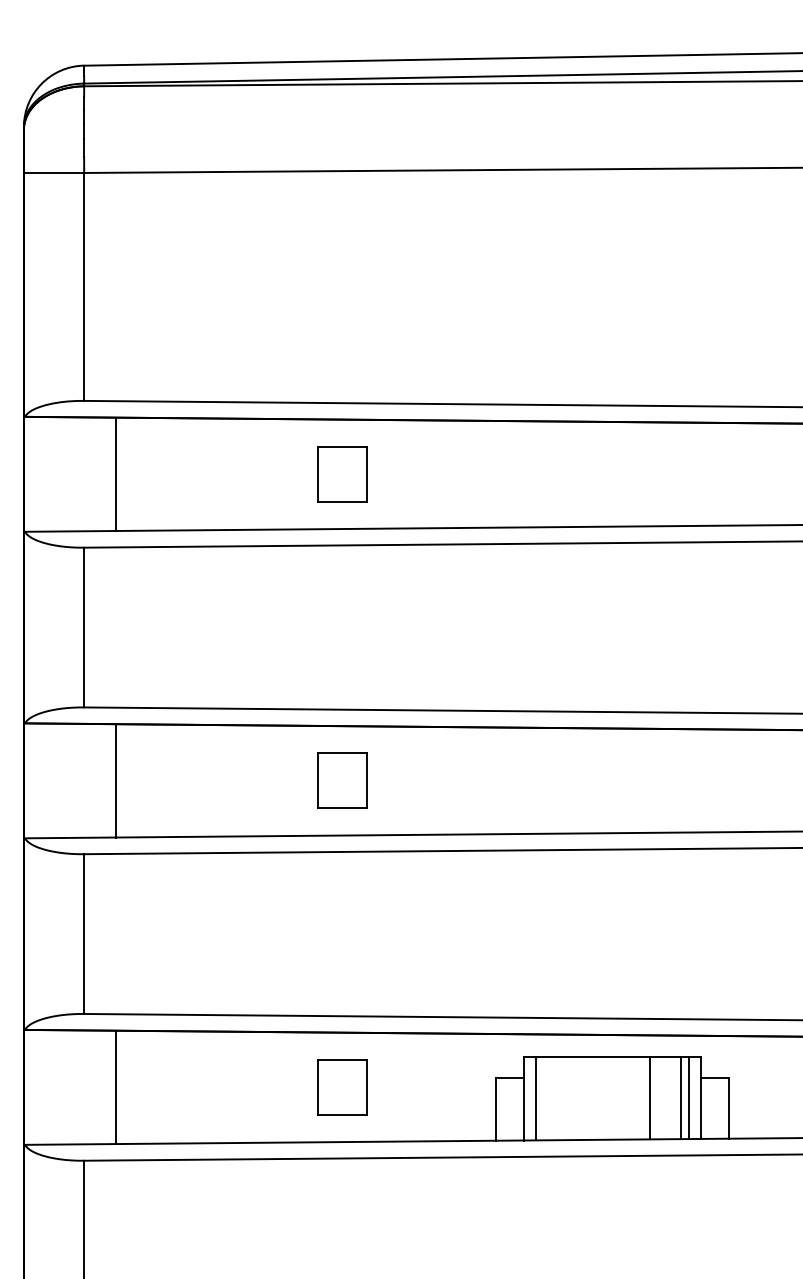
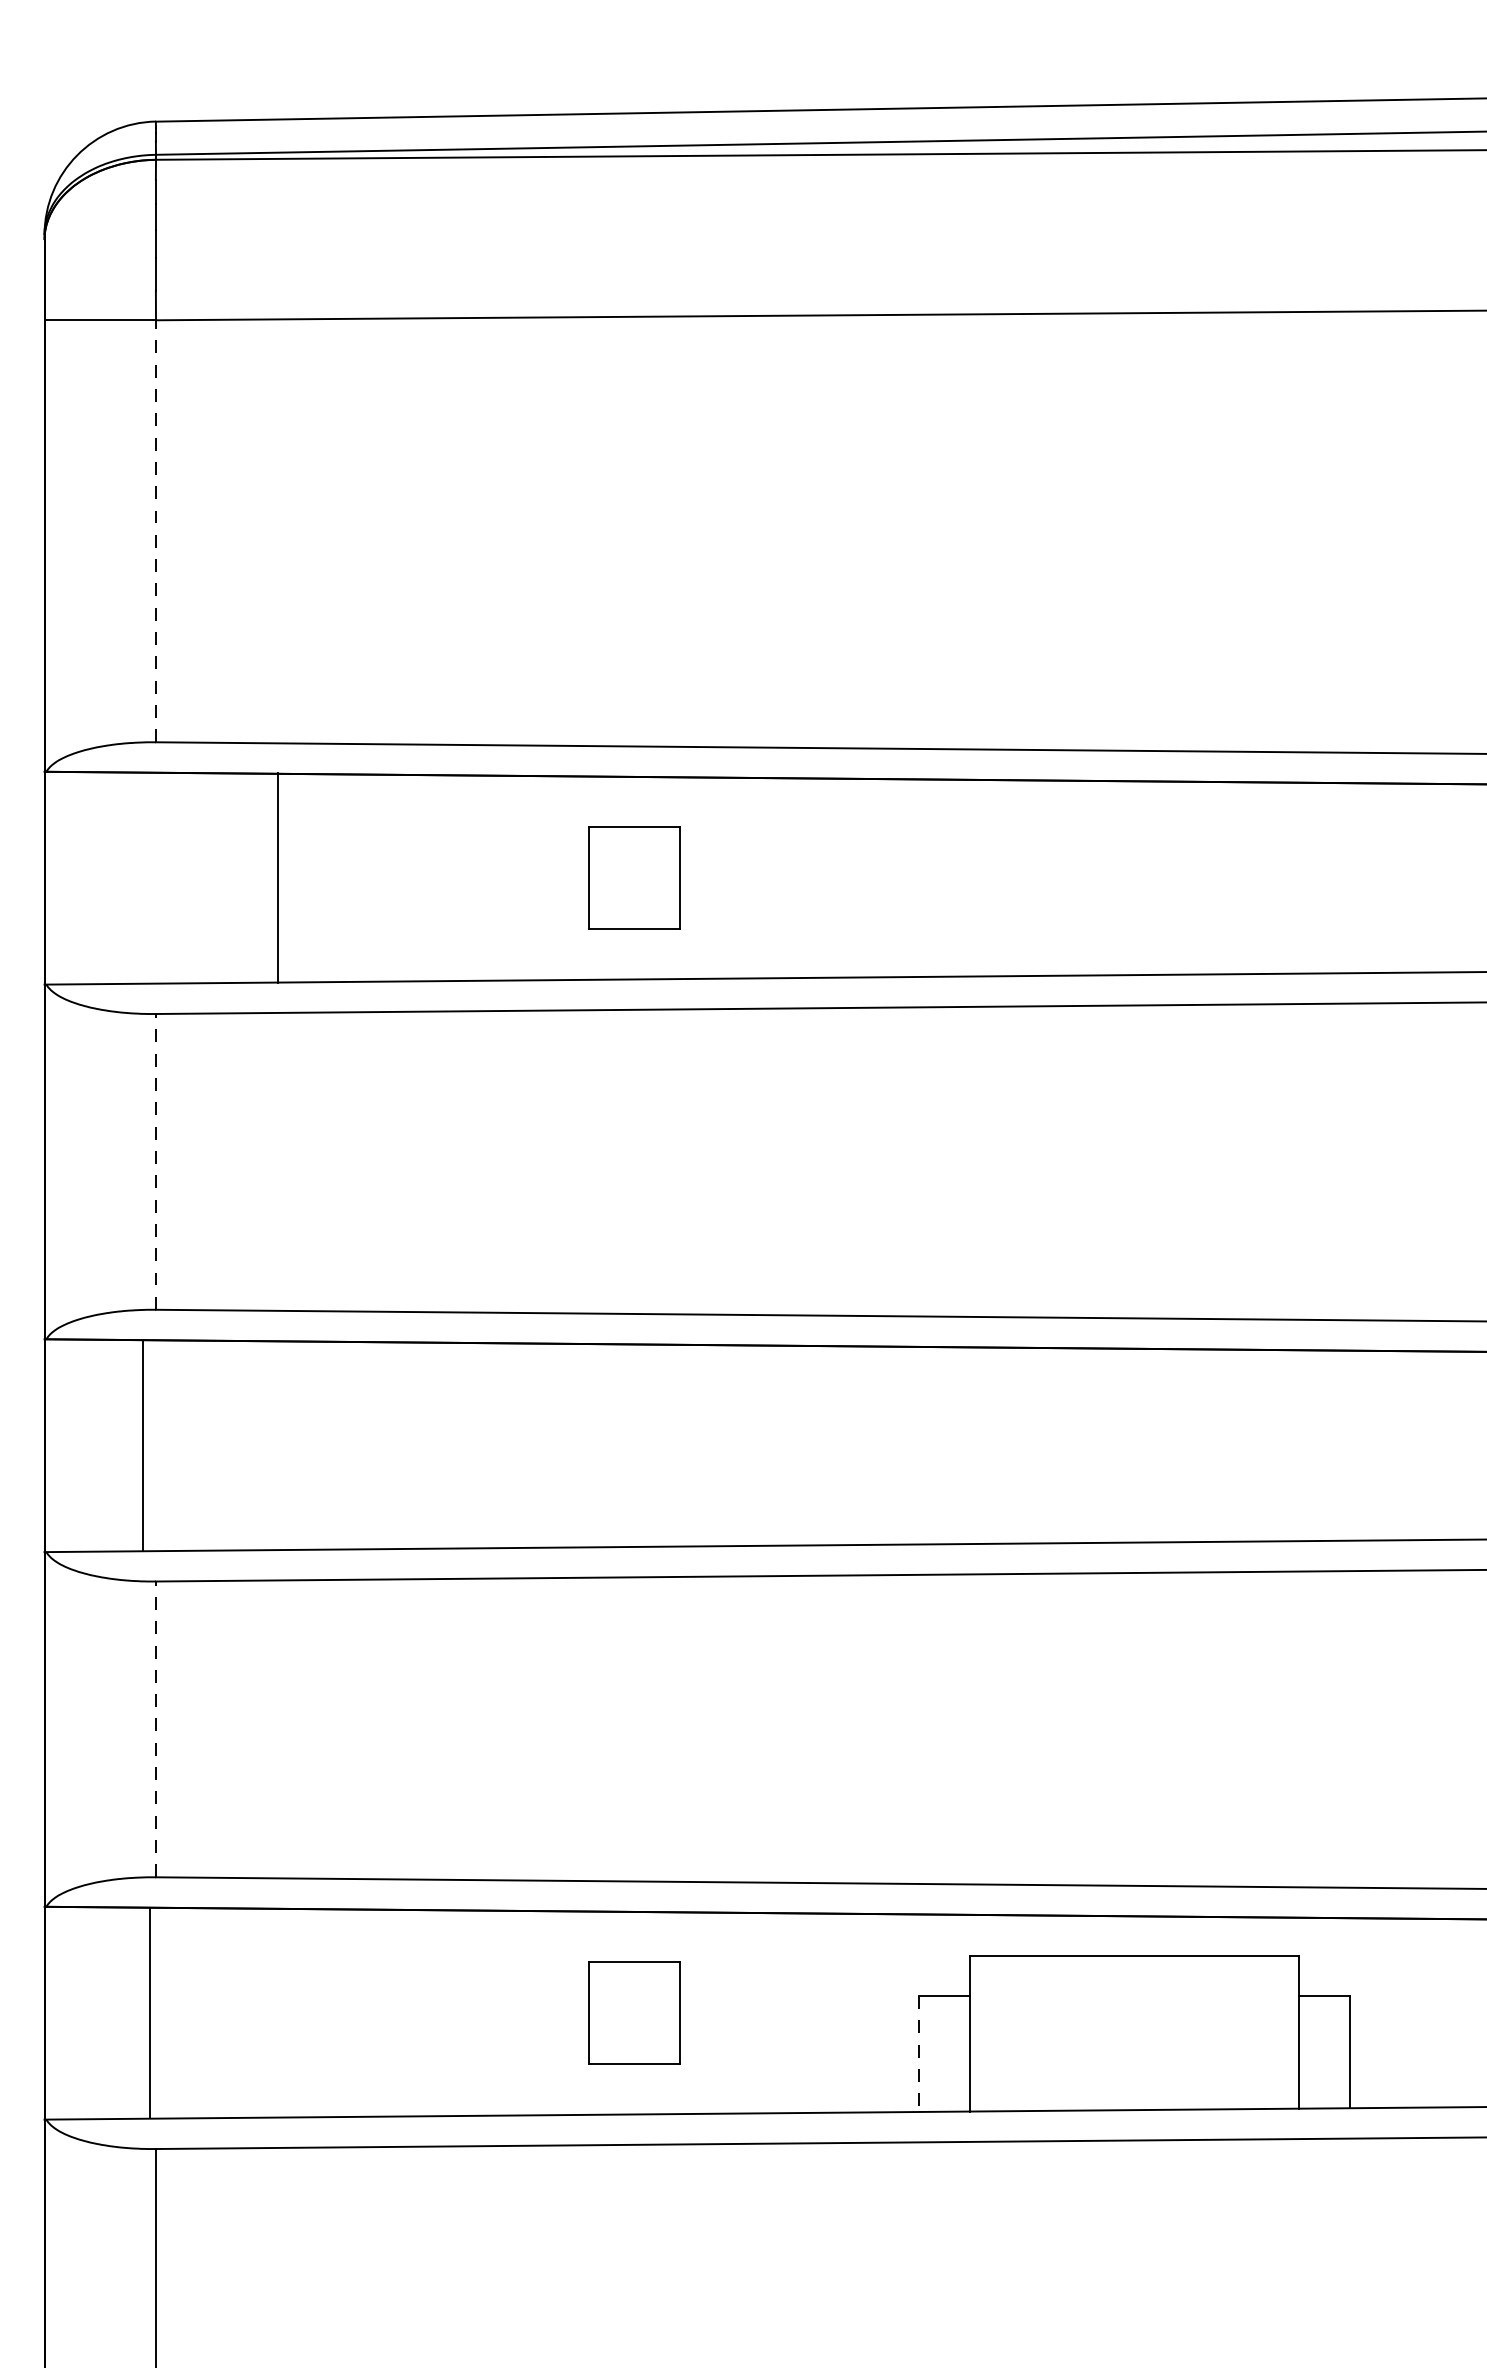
line: (84, 286) -> (156, 530), solid -> dashed
line: (115, 474) -> (276, 878), moved
line: (84, 627) -> (156, 1161), solid -> dashed
line: (115, 780) -> (141, 1445), moved
part: (342, 780) -> (634, 1445), removed
line: (84, 934) -> (156, 1730), solid -> dashed
line: (115, 1087) -> (149, 2013), moved
line: (649, 1097) -> (1202, 2031), removed
line: (680, 1097) -> (1260, 2031), removed
line: (689, 1097) -> (1276, 2031), removed
line: (535, 1098) -> (991, 2033), removed
line: (496, 1109) -> (919, 2054), solid -> dashed

